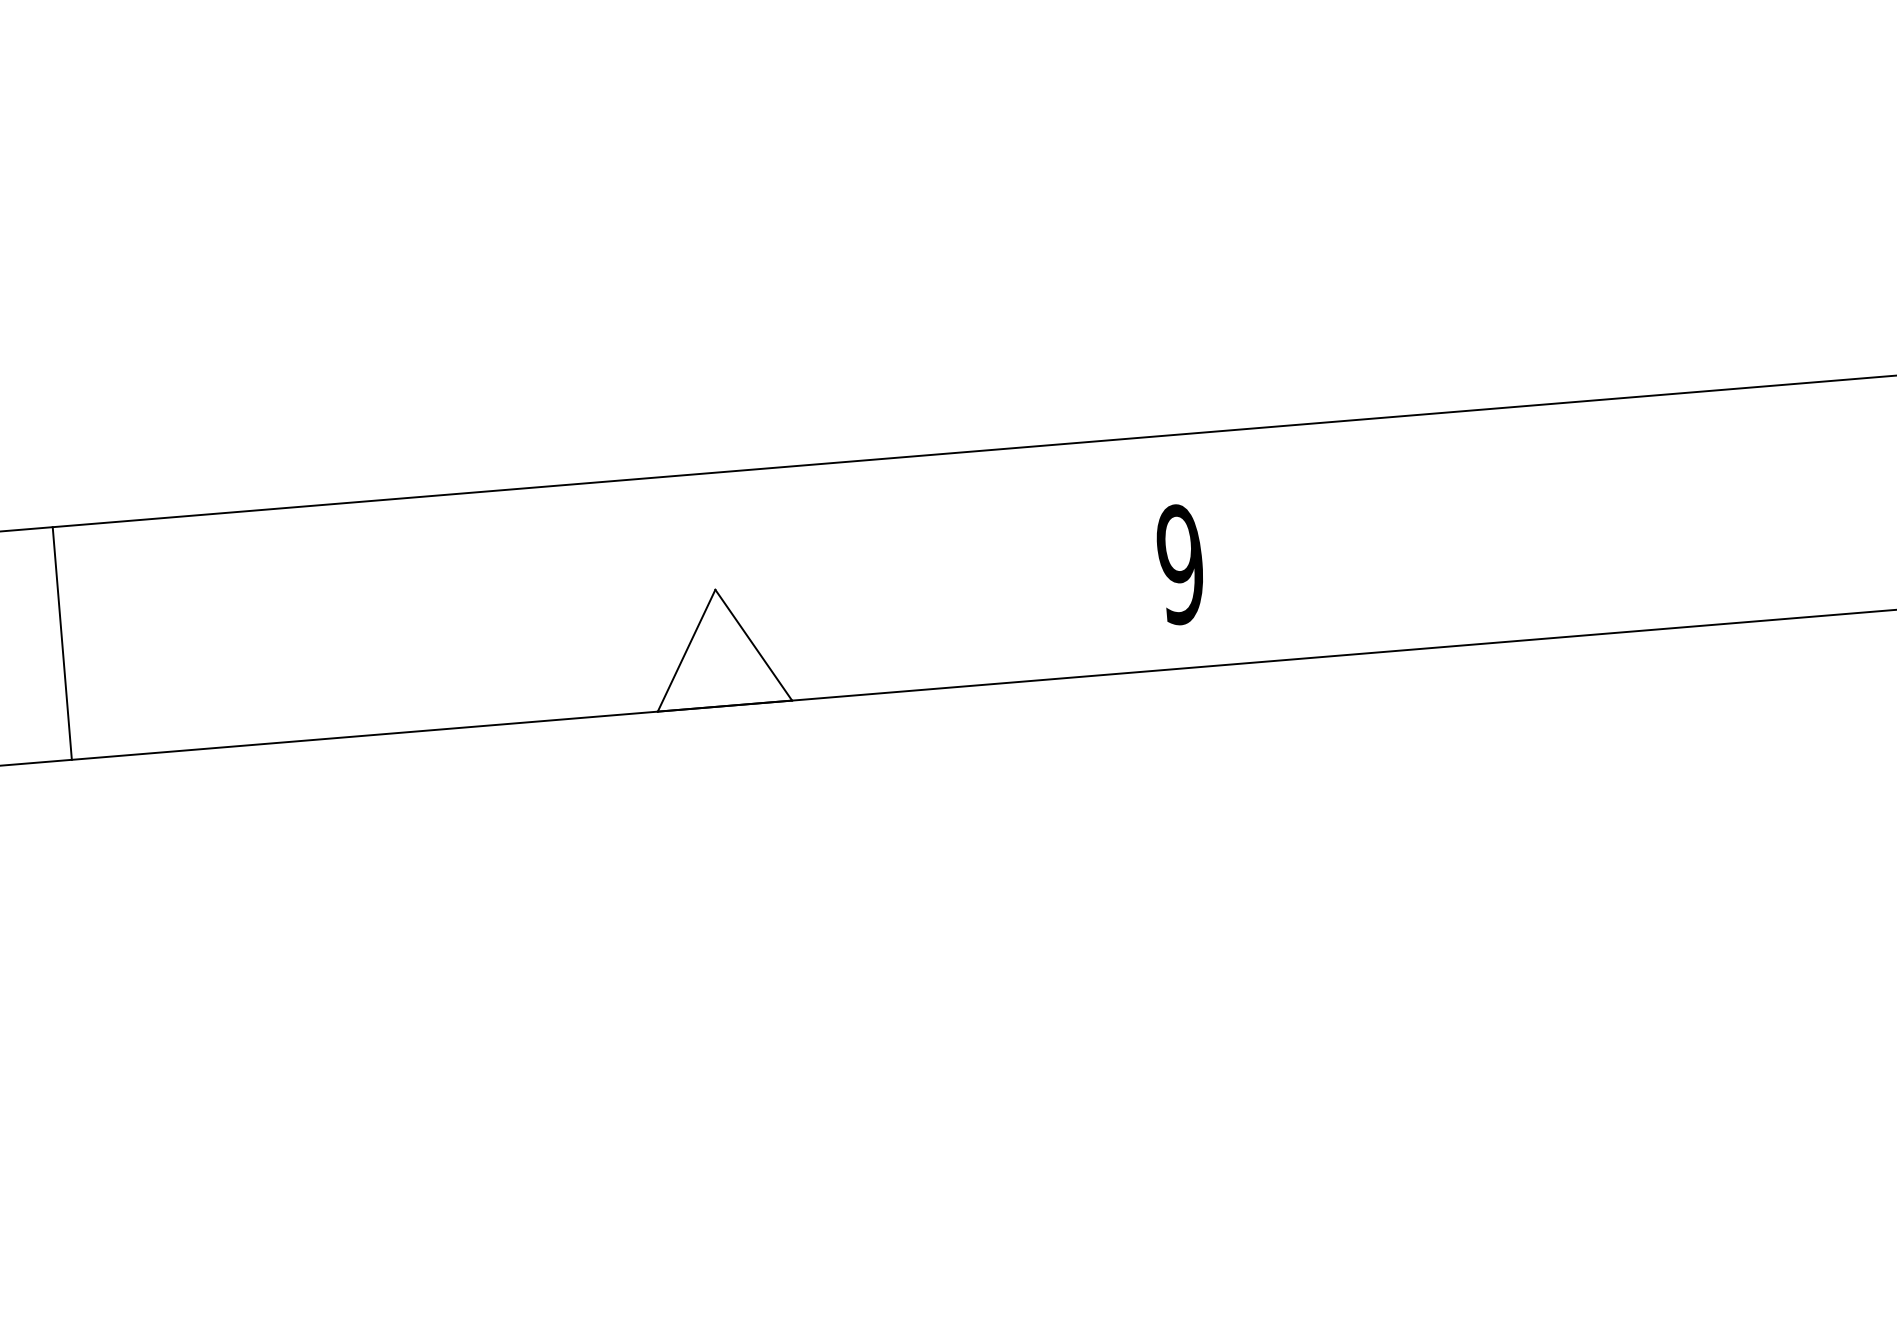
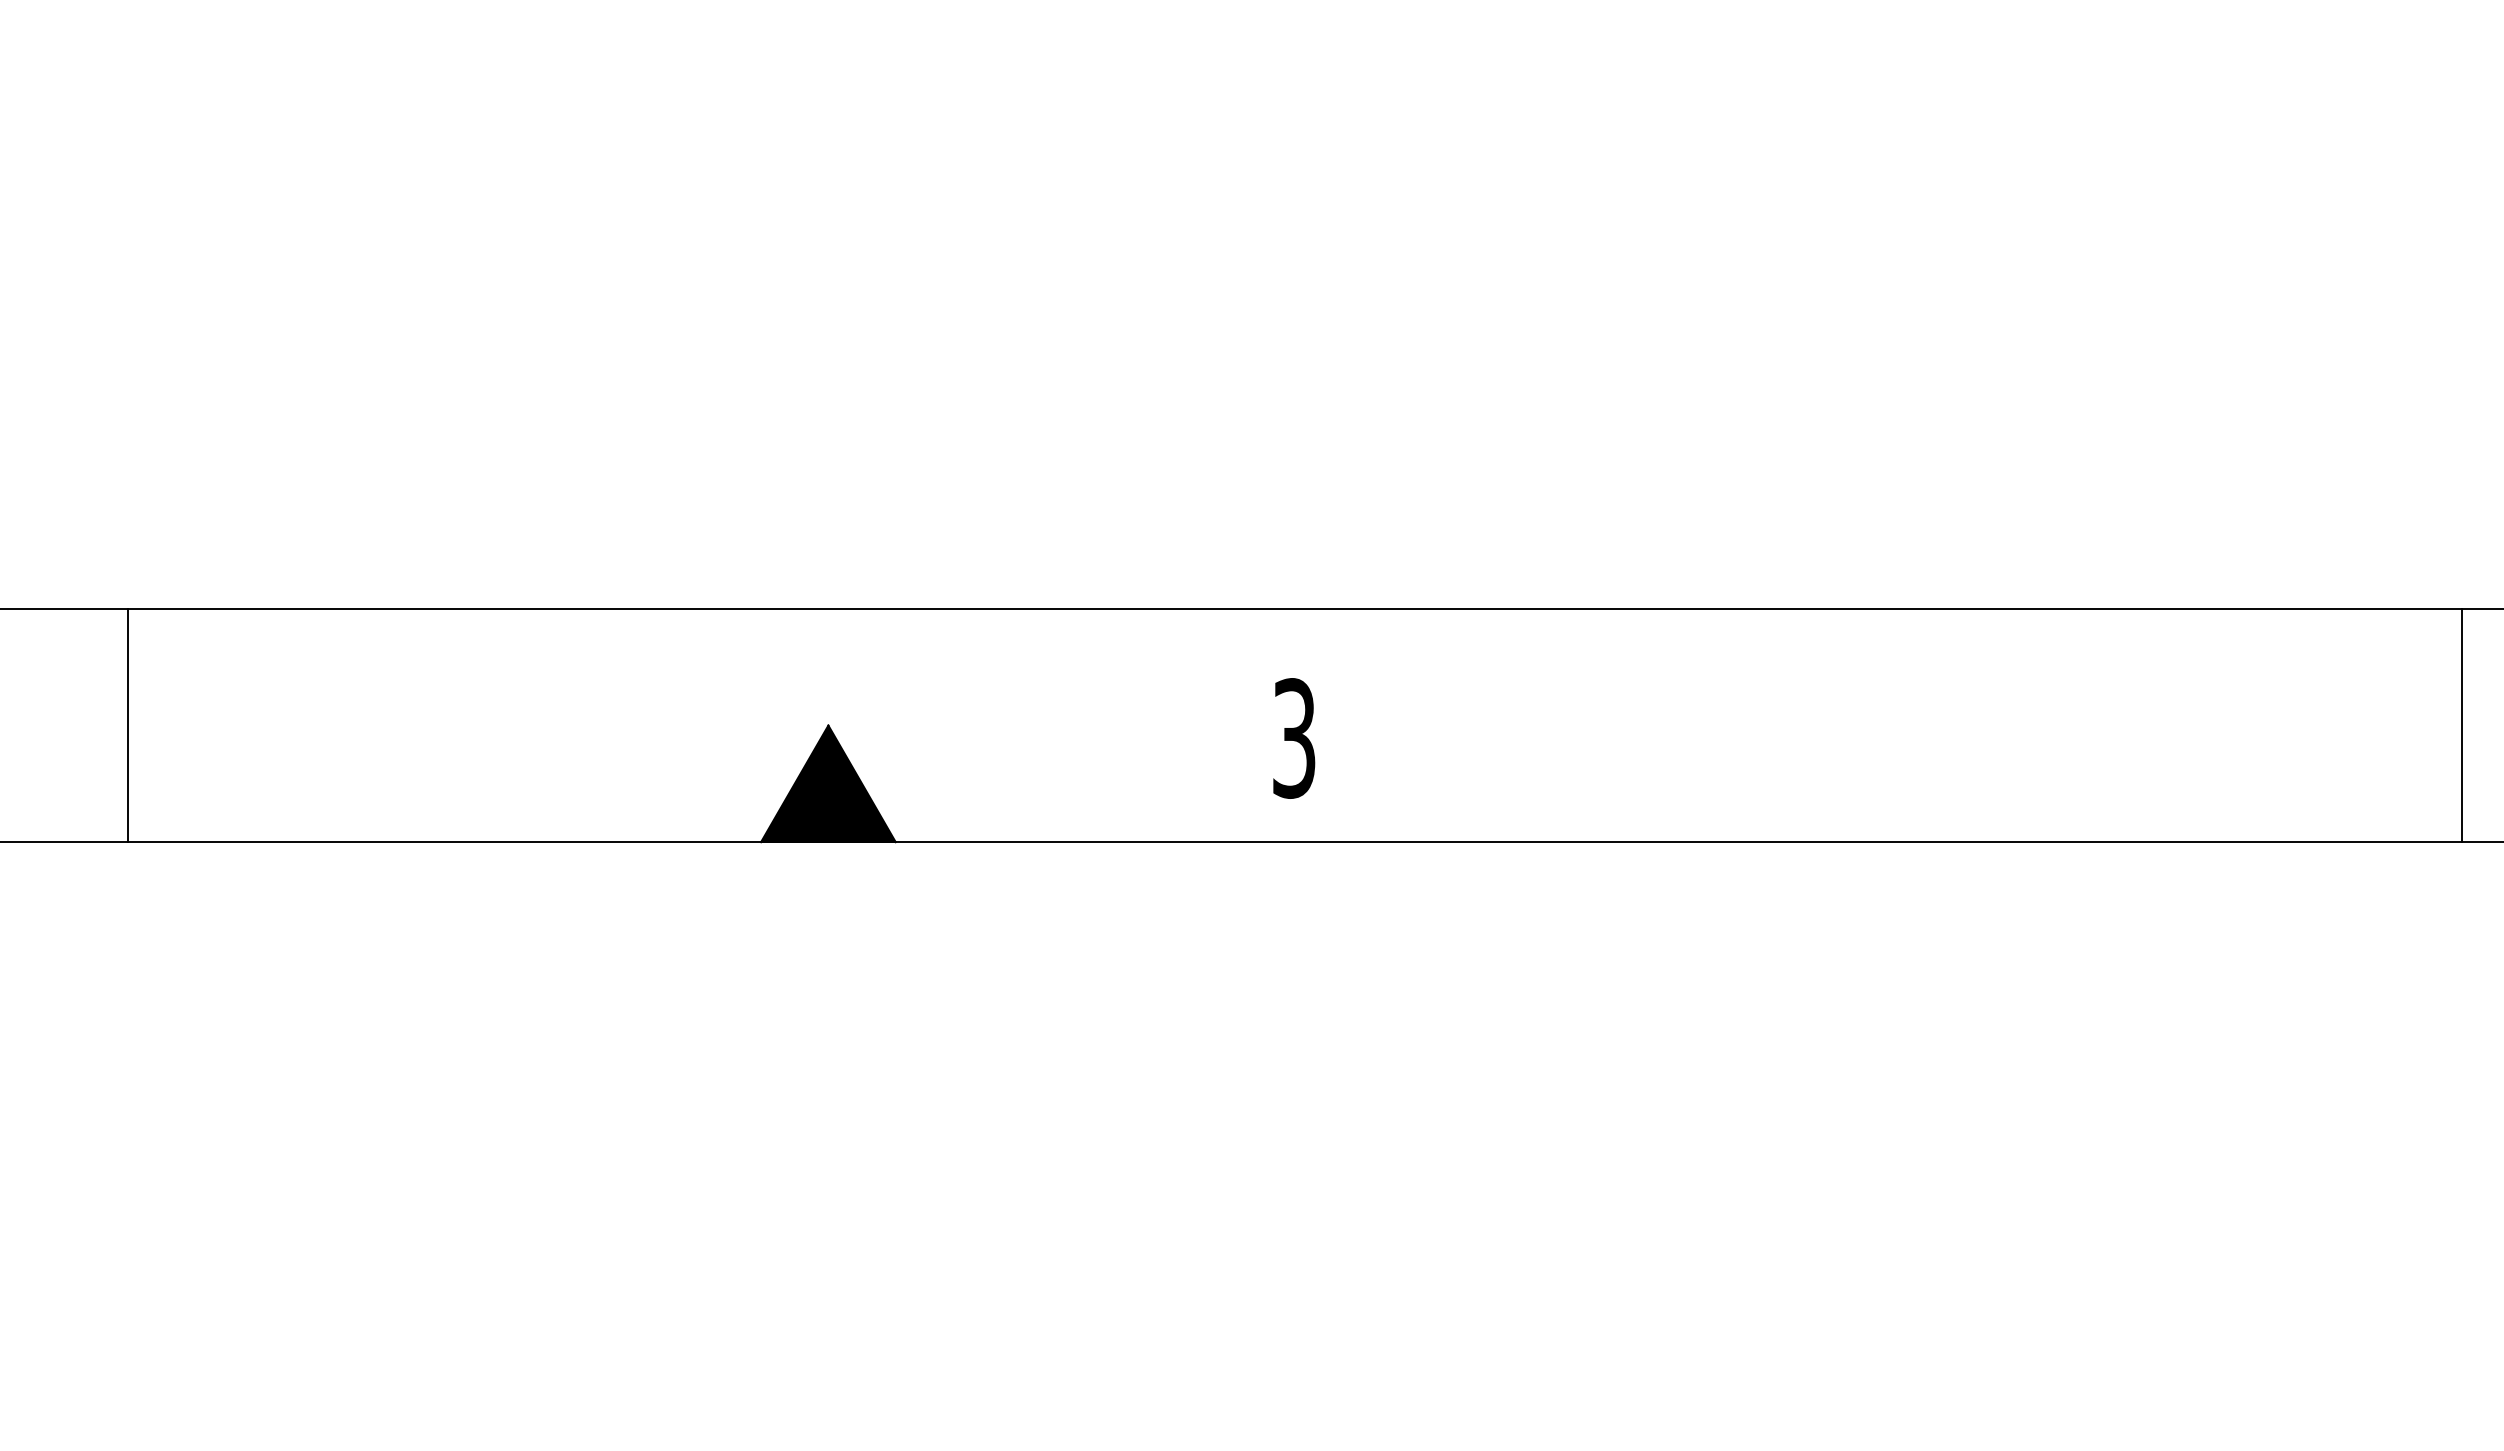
text: (1179, 564) -> (1293, 738), 9 -> 3
line: (62, 643) -> (128, 725), moved
fill: (720, 647) -> (828, 783), added

